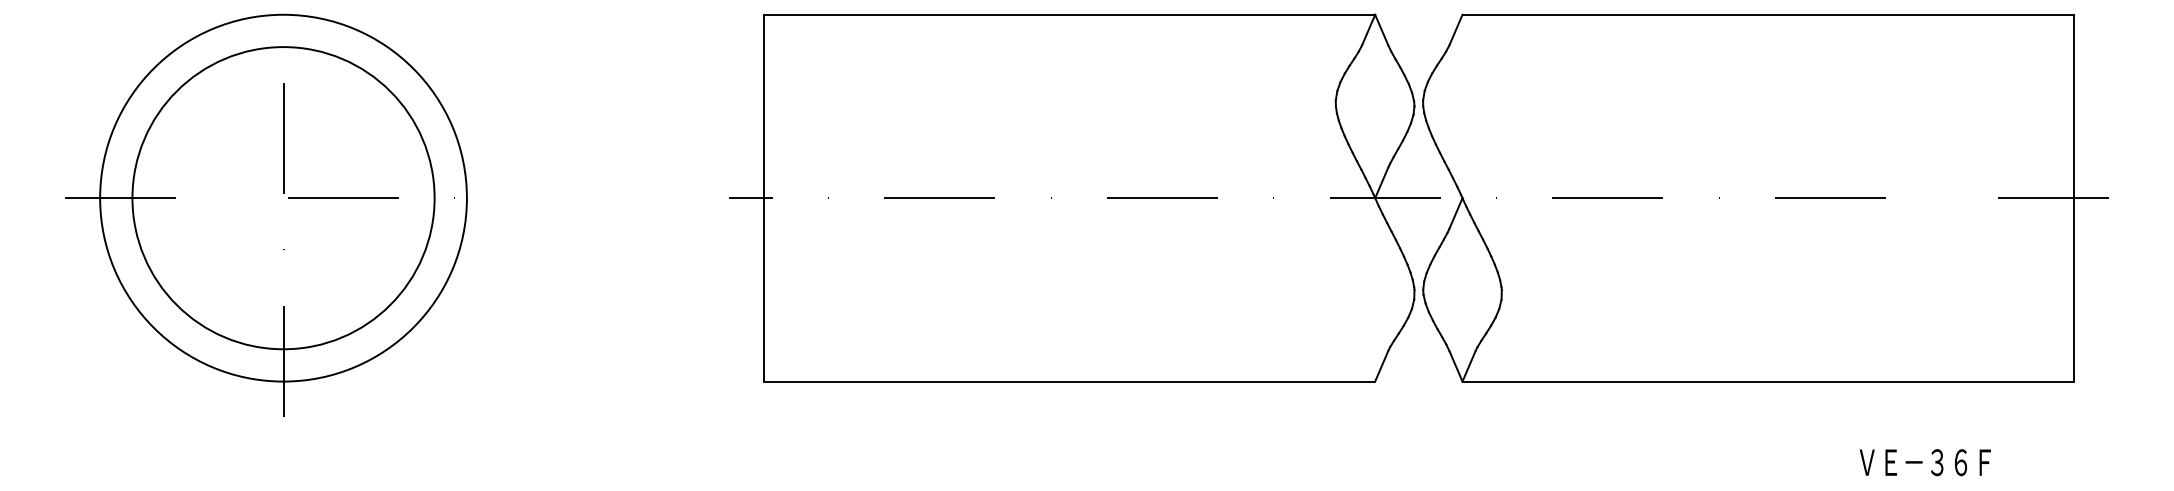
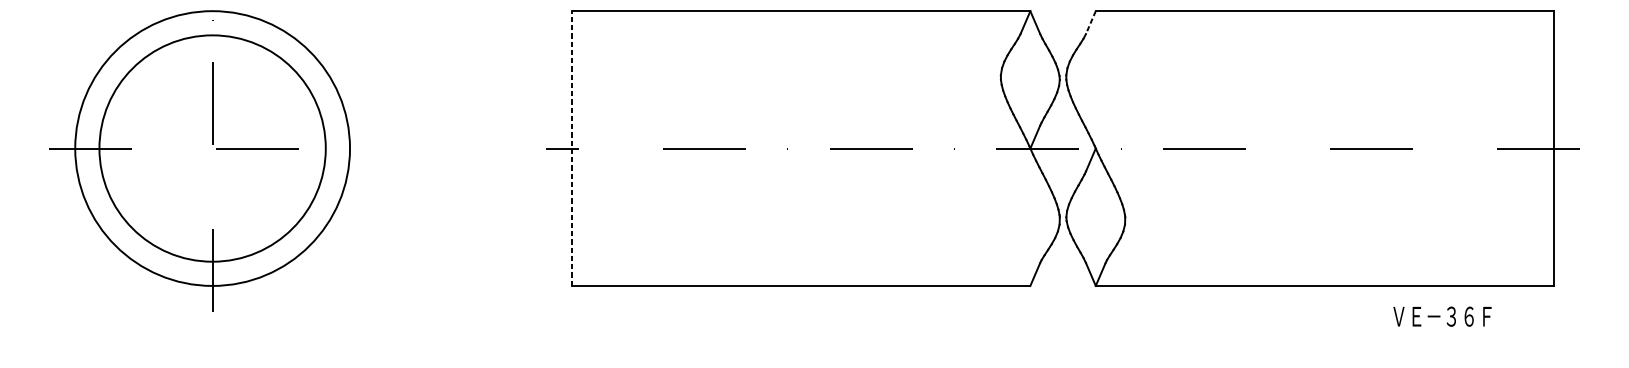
line: (1455, 30) -> (1090, 22), solid -> dashed
line: (763, 197) -> (572, 148), solid -> dashed
text: (1924, 462) -> (1441, 316), moved

